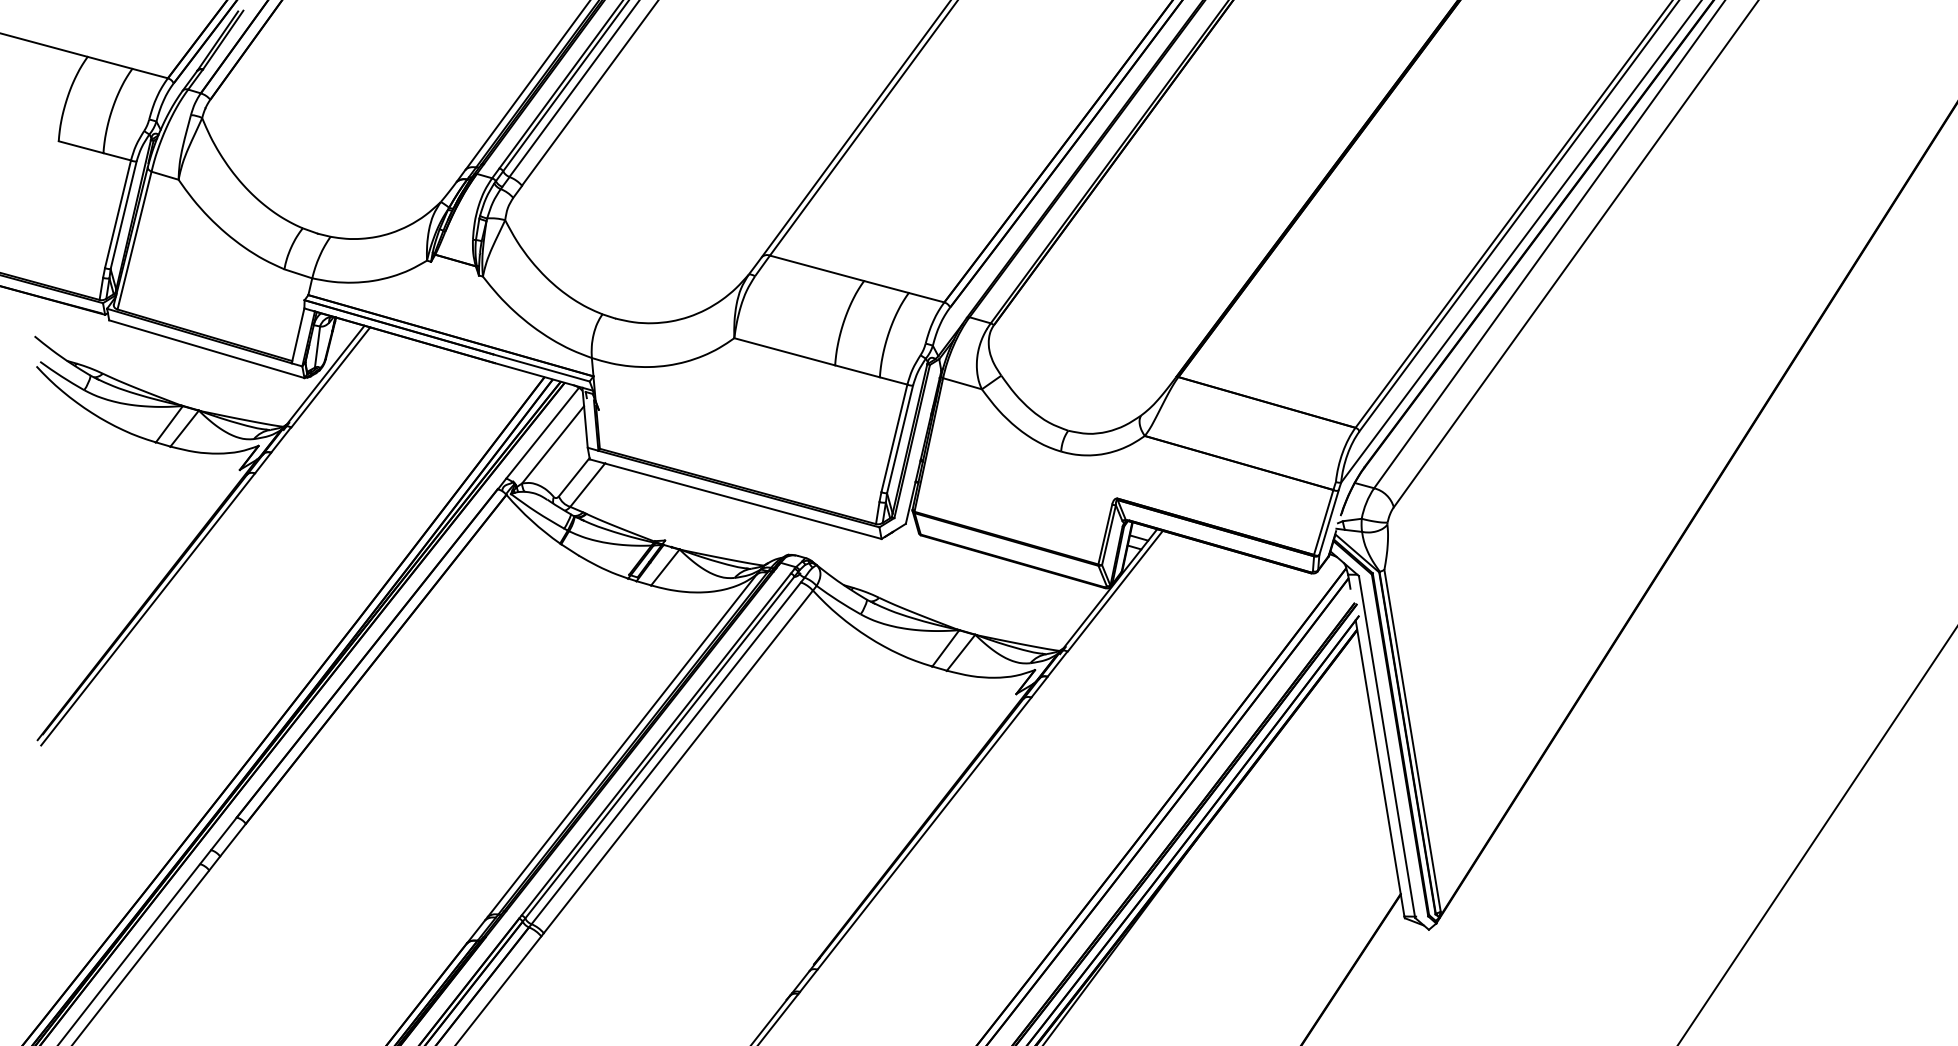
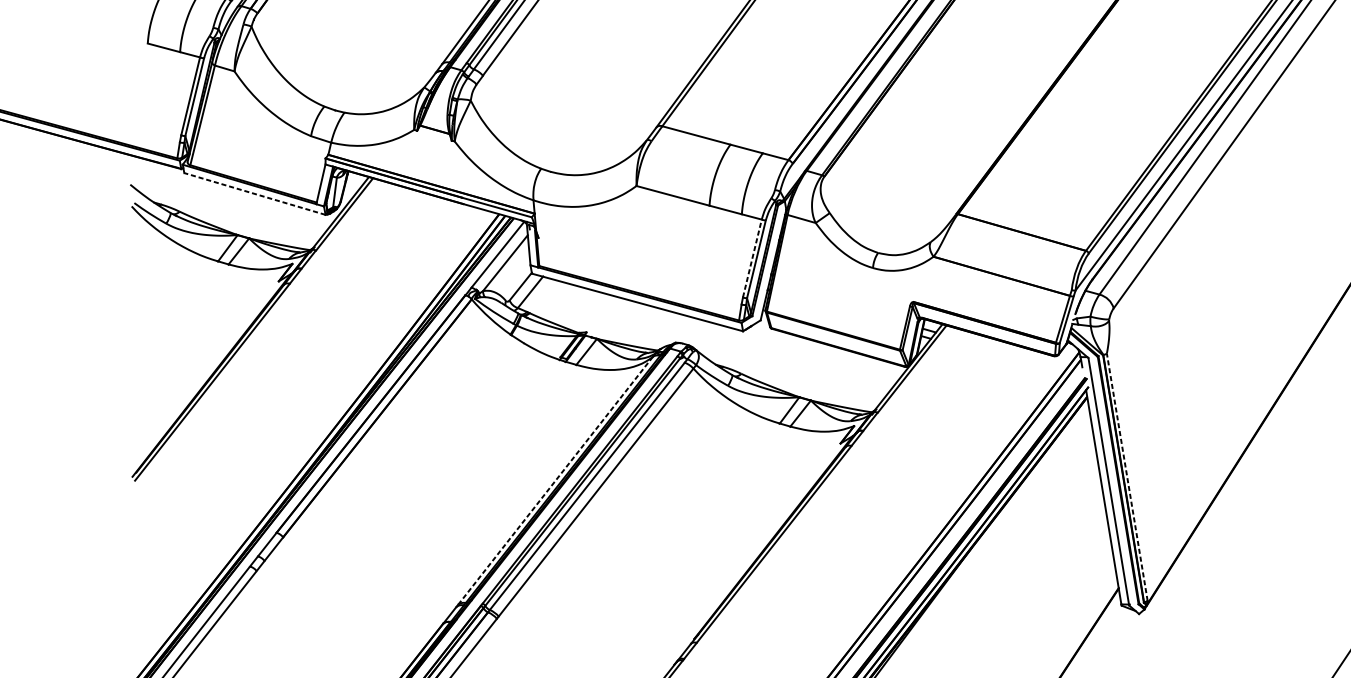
line: (206, 349) -> (254, 194), solid -> dashed
line: (894, 437) -> (752, 257), solid -> dashed
line: (1412, 740) -> (1127, 477), solid -> dashed
line: (622, 745) -> (555, 480), solid -> dashed

